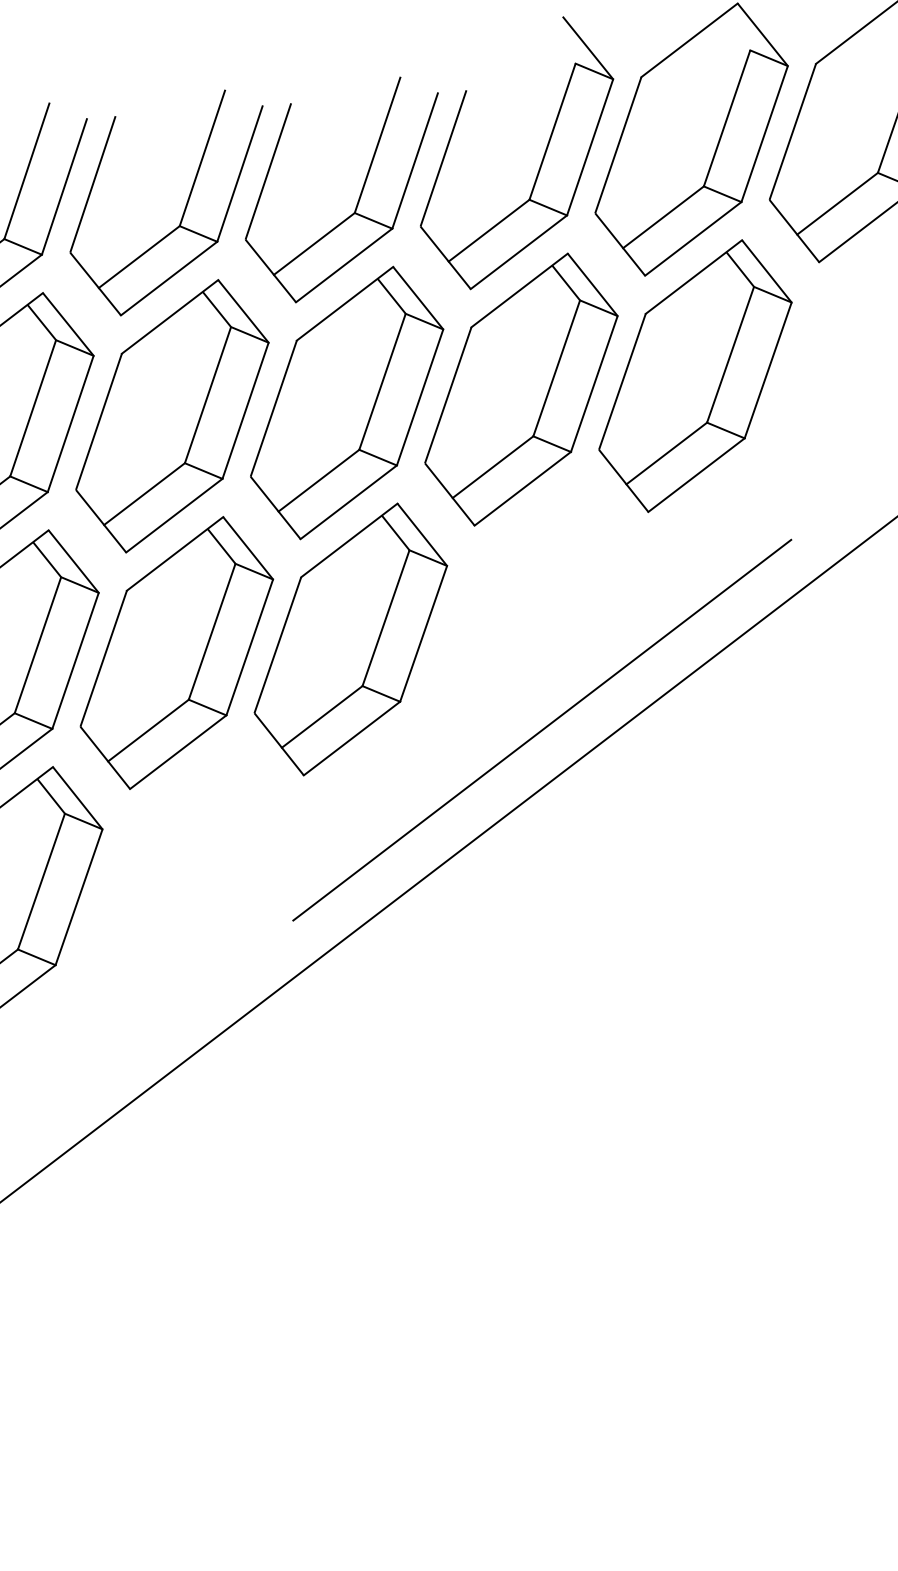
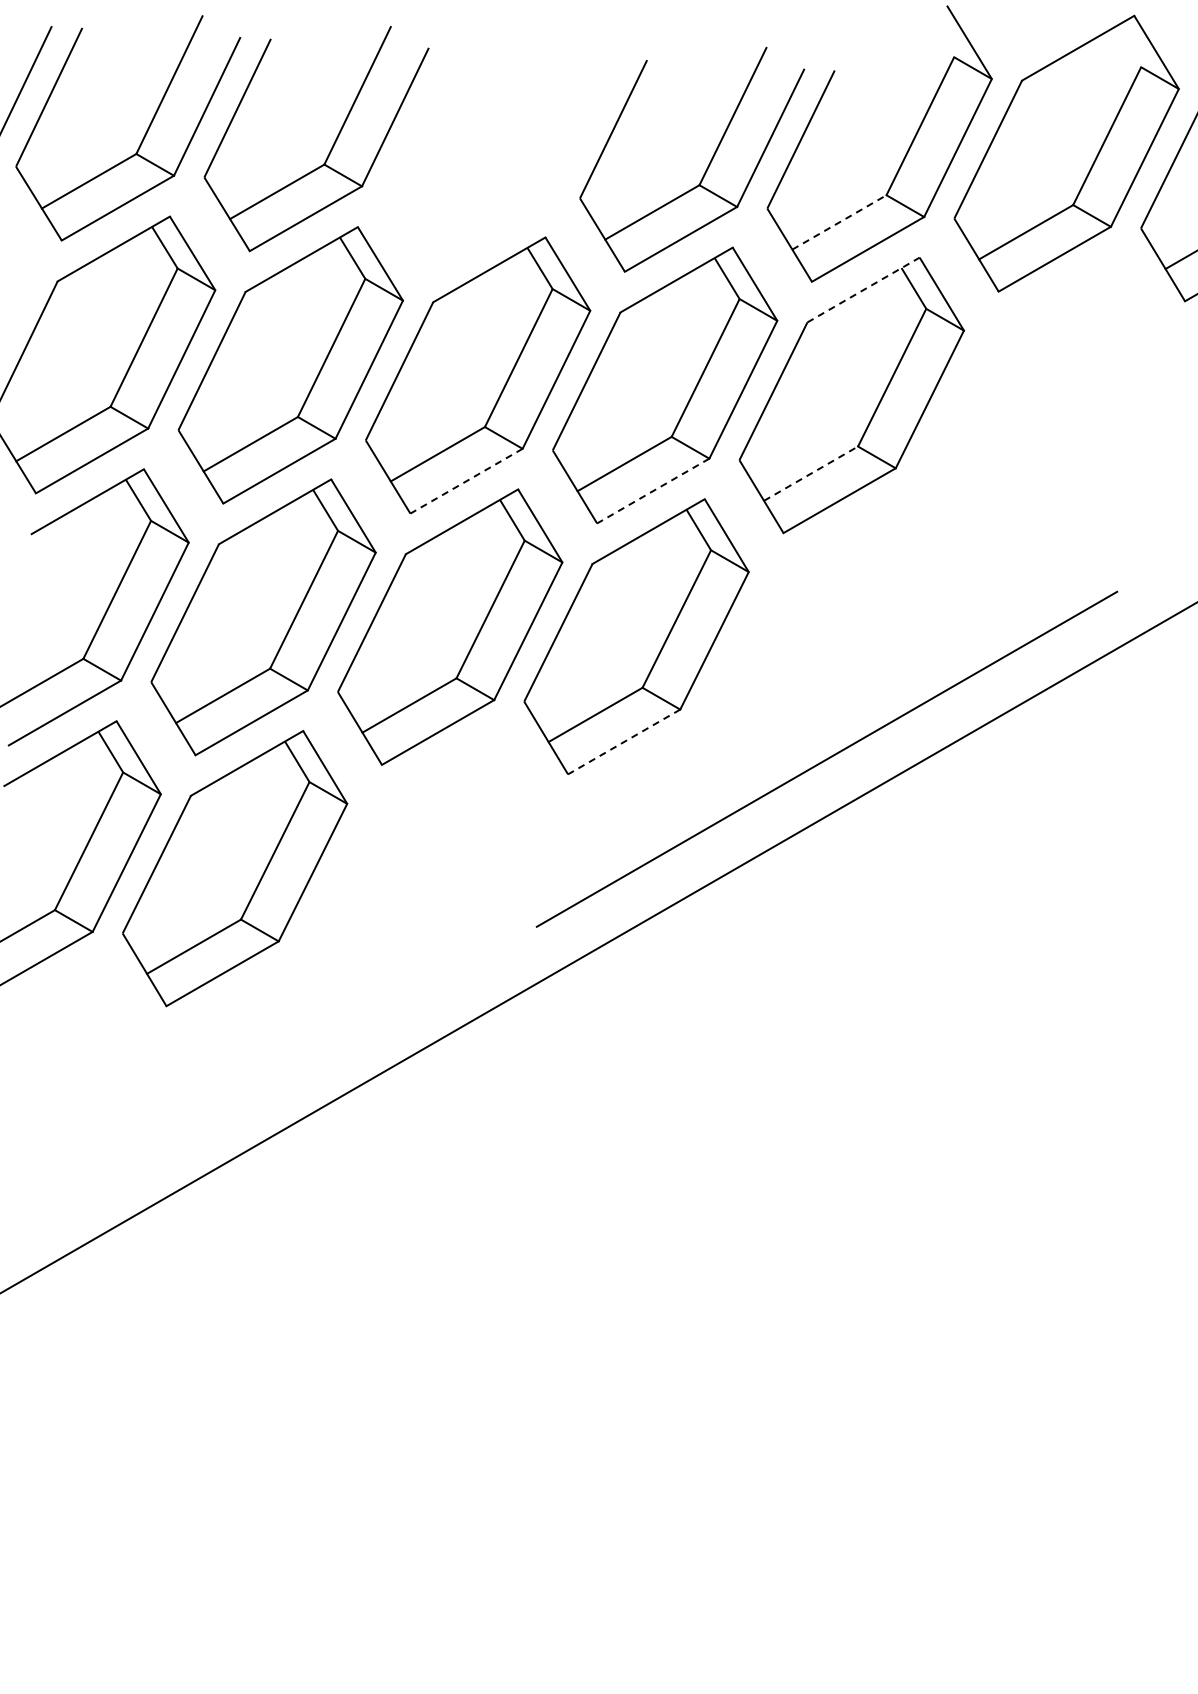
part: (184, 209) -> (519, 157), removed
line: (489, 230) -> (839, 222), solid -> dashed
line: (519, 290) -> (863, 290), solid -> dashed
part: (695, 375) -> (1038, 404), removed
line: (493, 466) -> (811, 473), solid -> dashed
line: (349, 502) -> (653, 491), solid -> dashed
line: (174, 515) -> (466, 481), solid -> dashed
line: (352, 738) -> (624, 741), solid -> dashed

